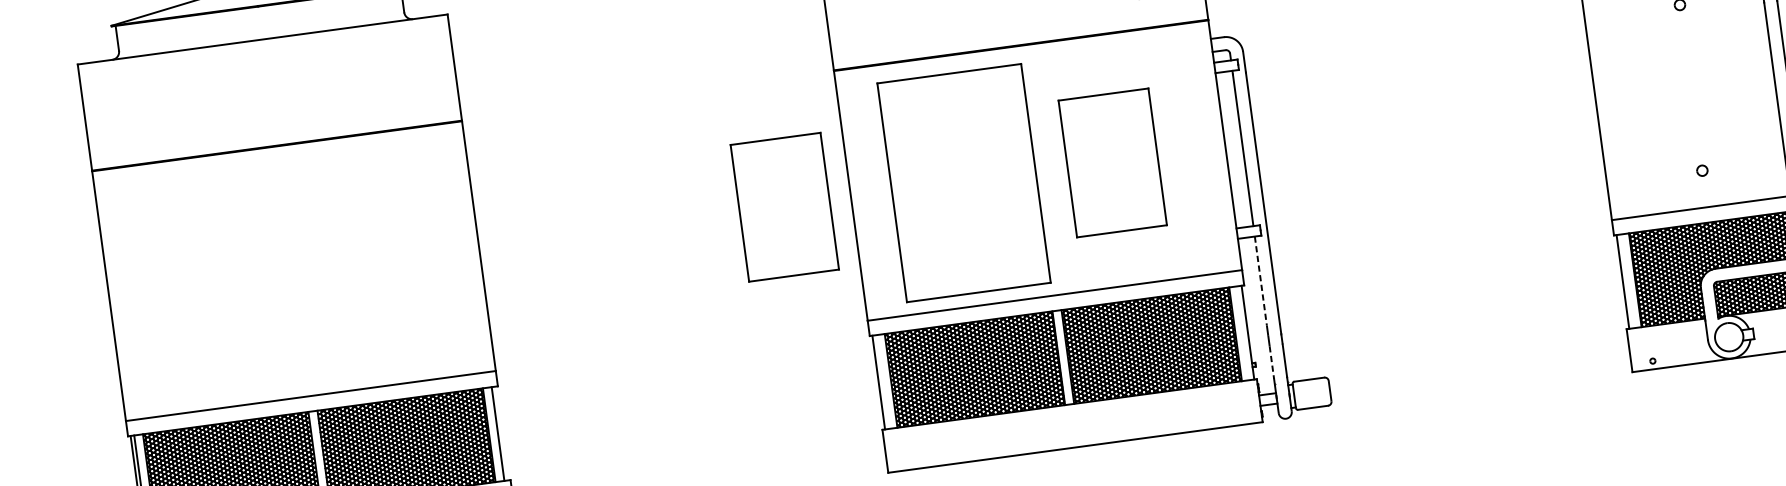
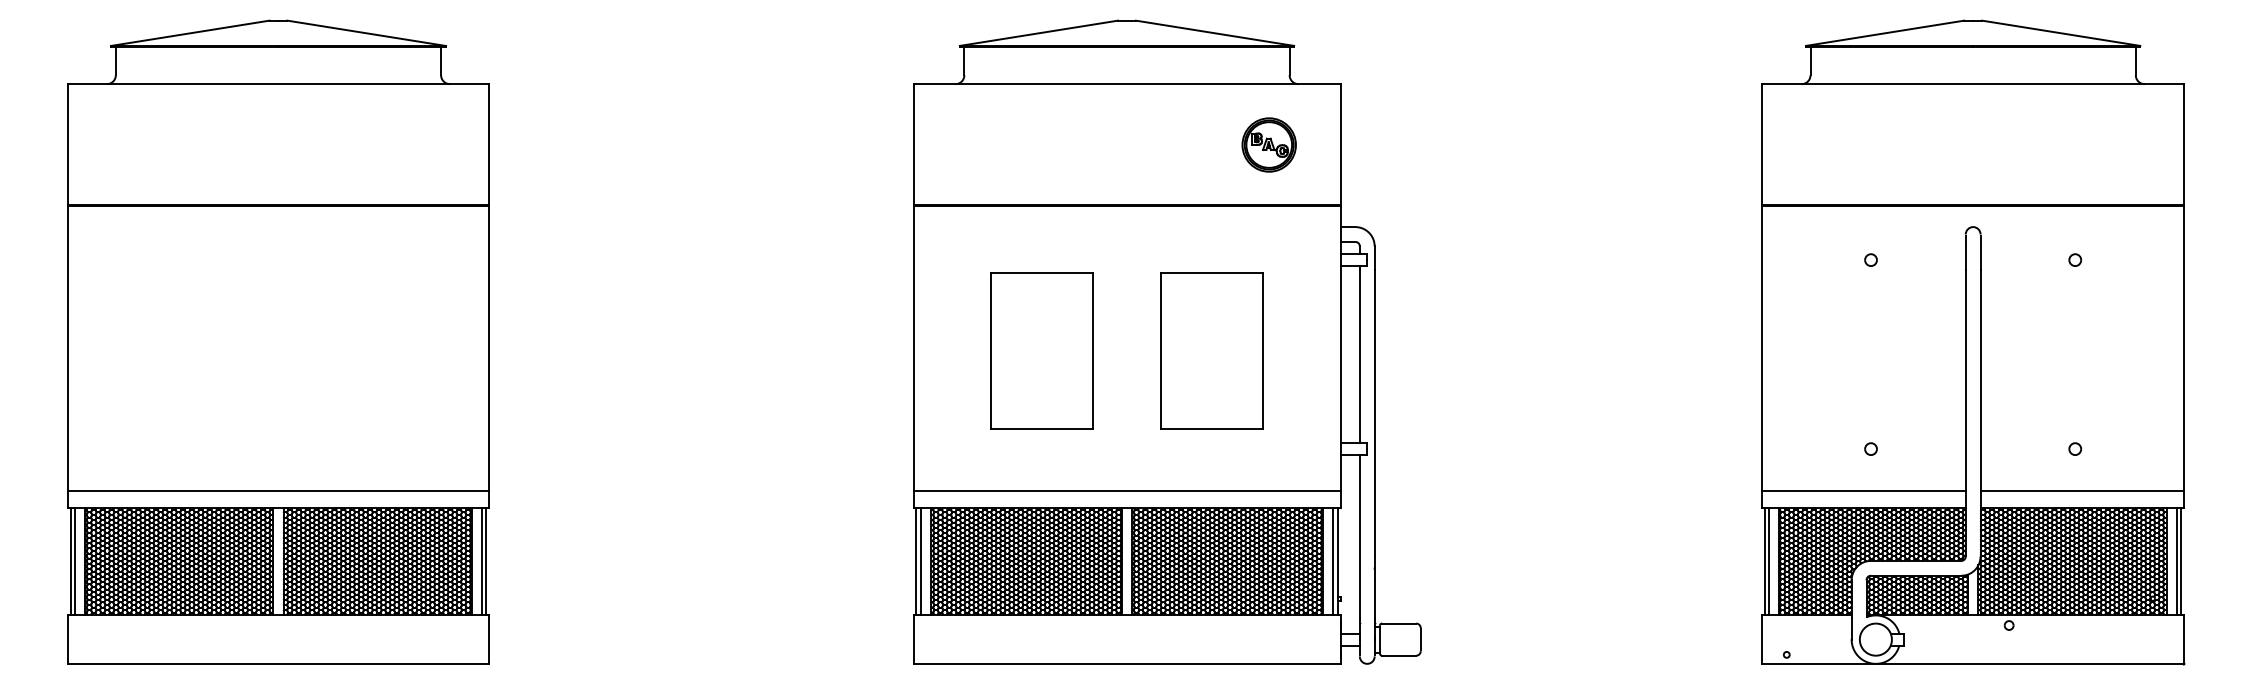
part: (963, 182) -> (1041, 350), size x0.62
part: (784, 206) -> (837, 350), removed
line: (1260, 280) -> (1359, 505), dashed -> solid
line: (1626, 281) -> (1769, 561), added
line: (1244, 333) -> (1333, 561), added
line: (1271, 362) -> (1359, 598), dashed -> solid
line: (882, 381) -> (920, 561), added
line: (501, 433) -> (486, 561), added

